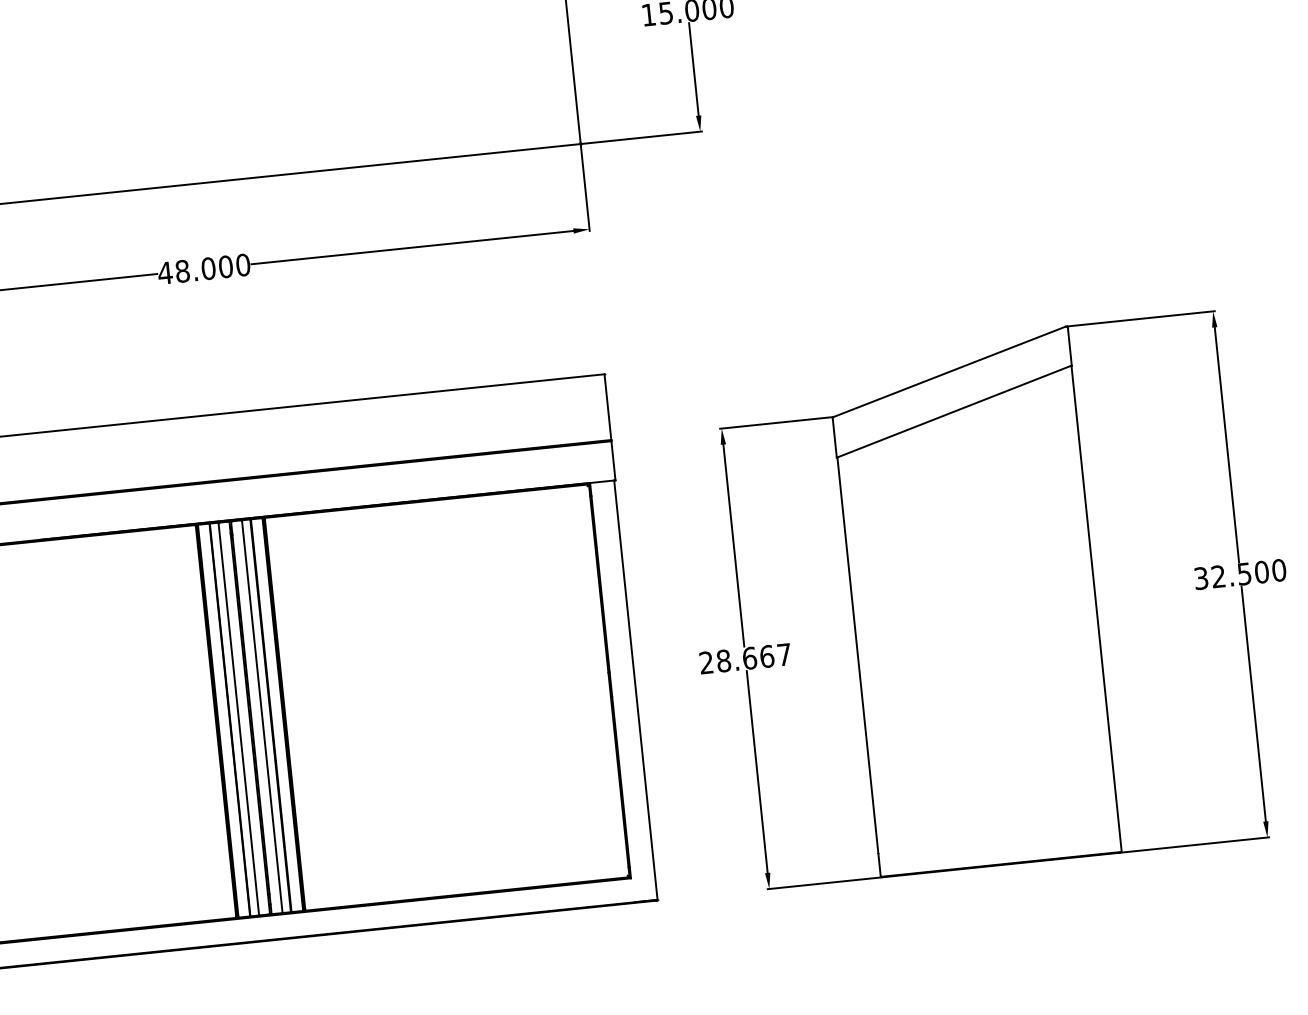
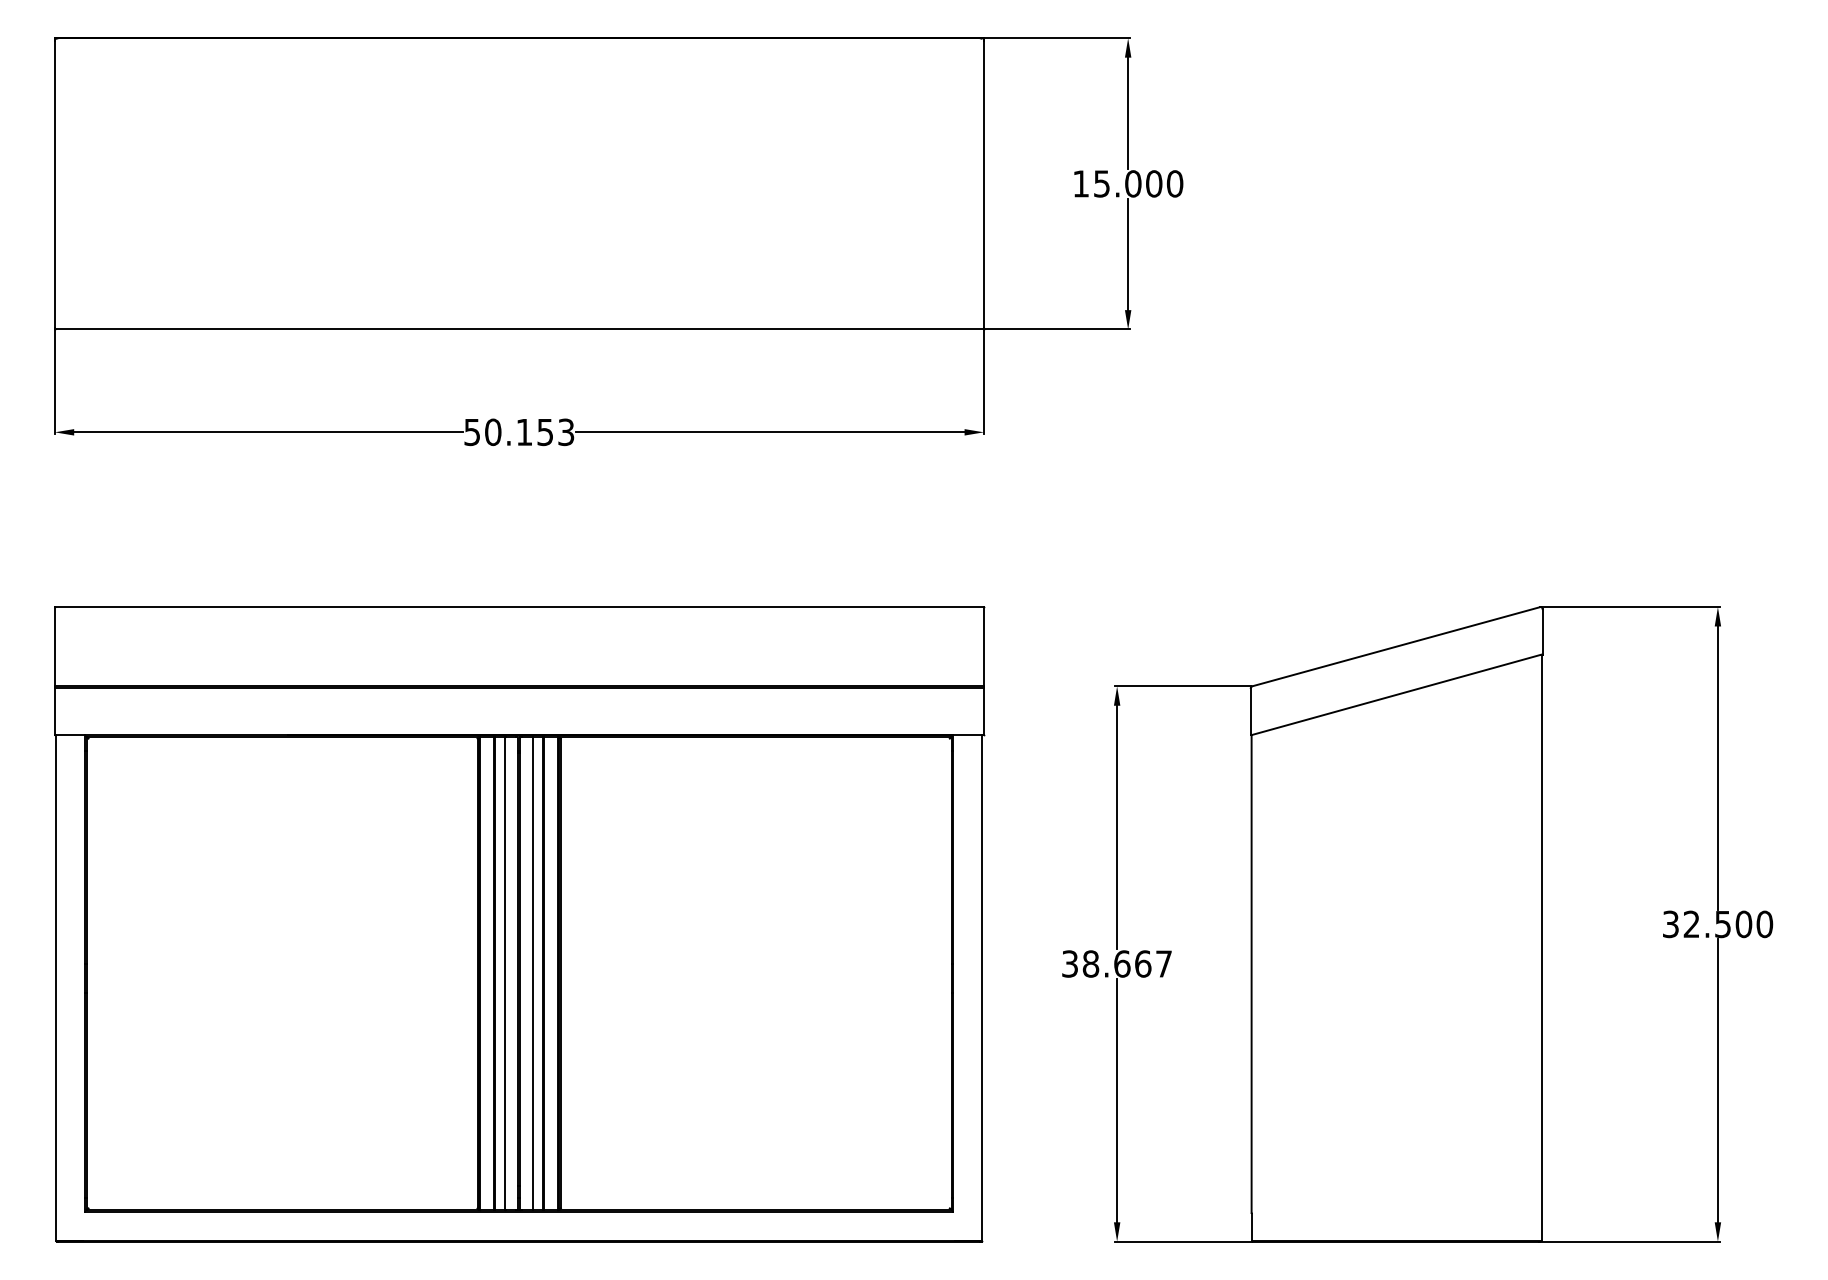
text: (203, 269) -> (518, 432), 48.000 -> 50.153
text: (706, 662) -> (1069, 963), 28.667 -> 38.667

